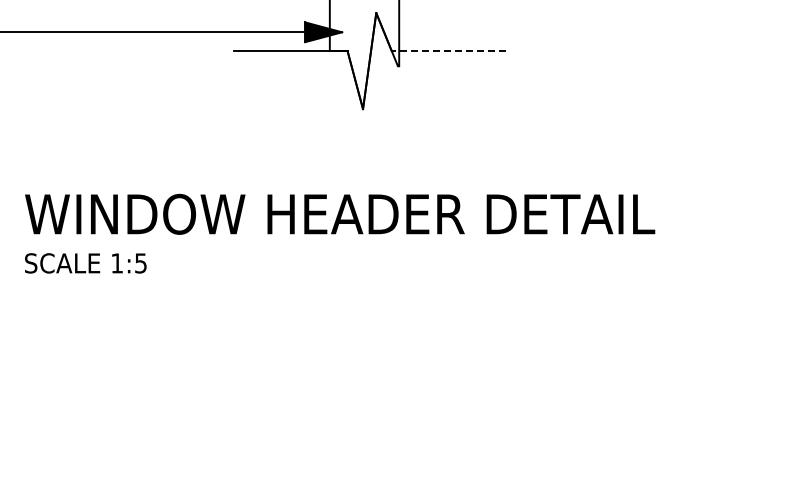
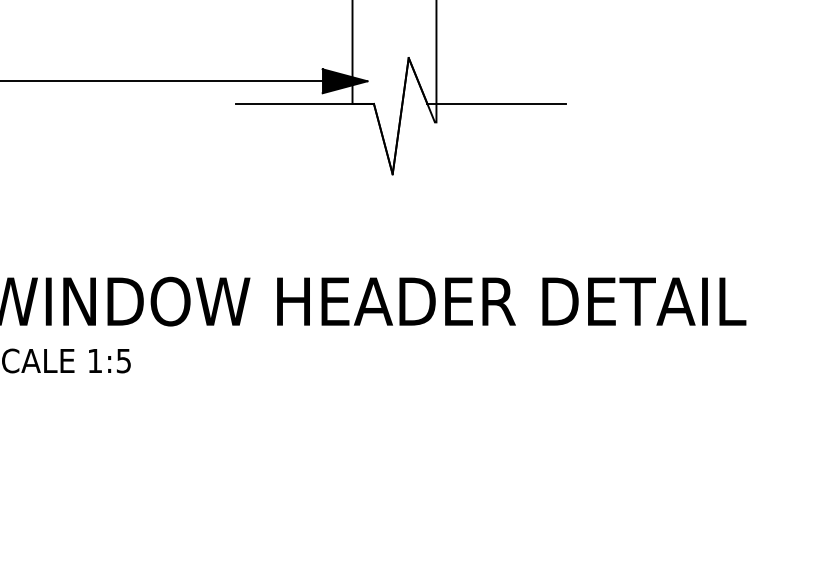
line: (448, 51) -> (496, 104), dashed -> solid

